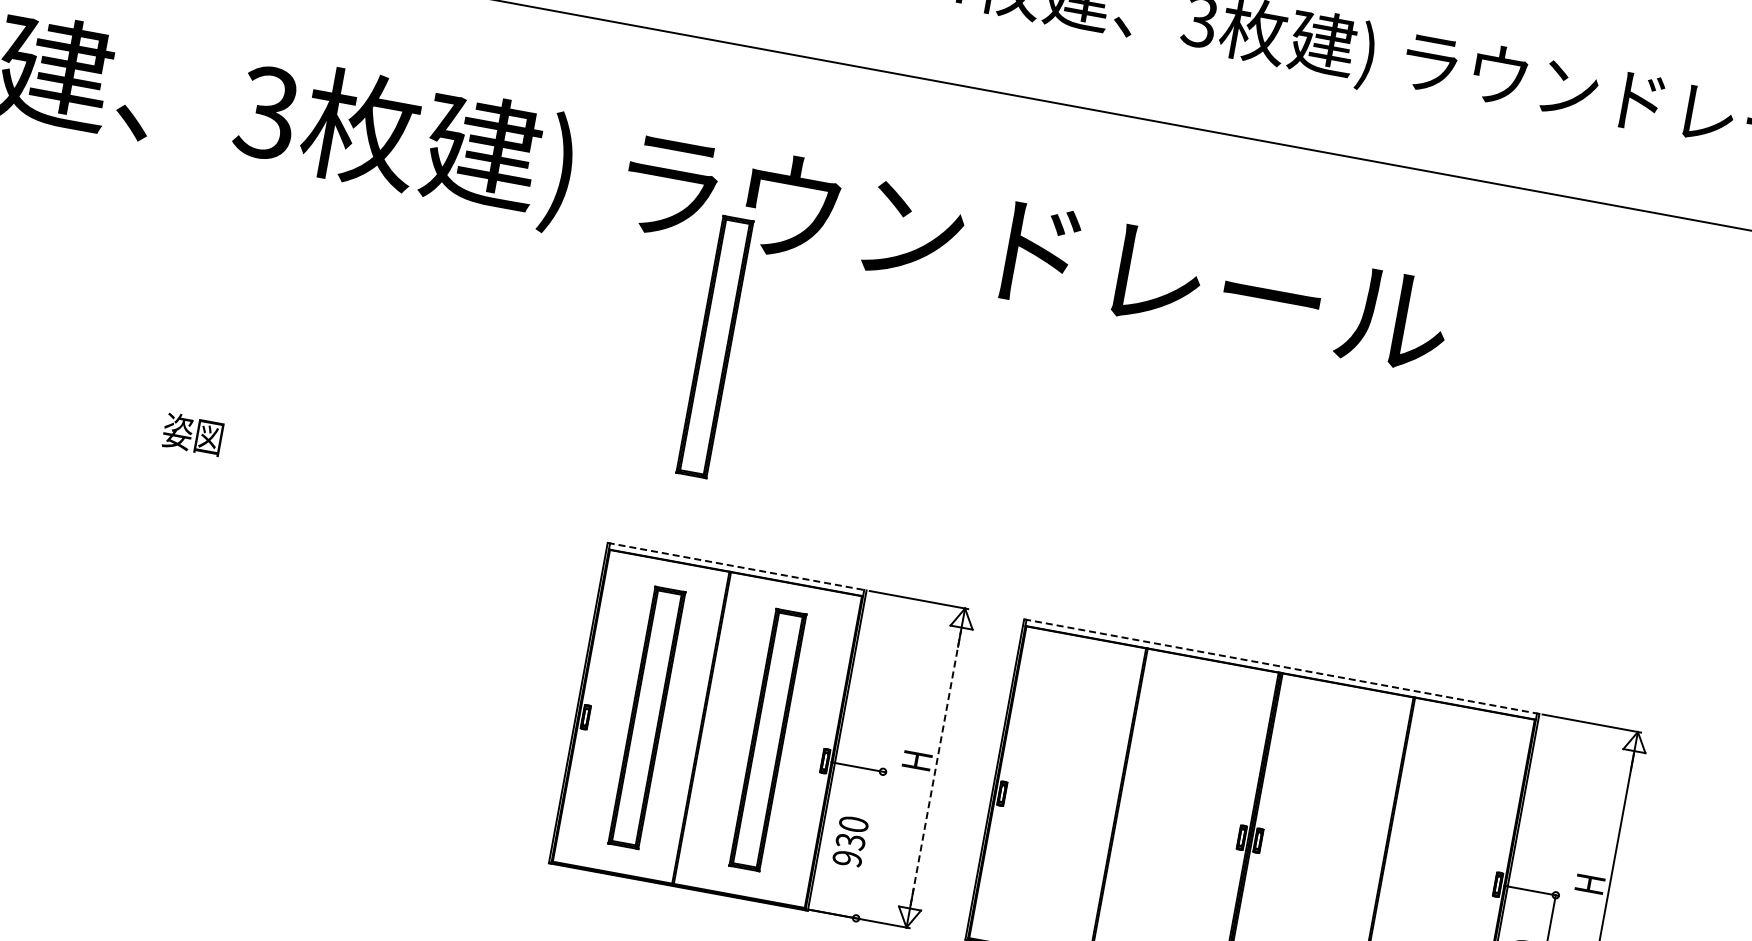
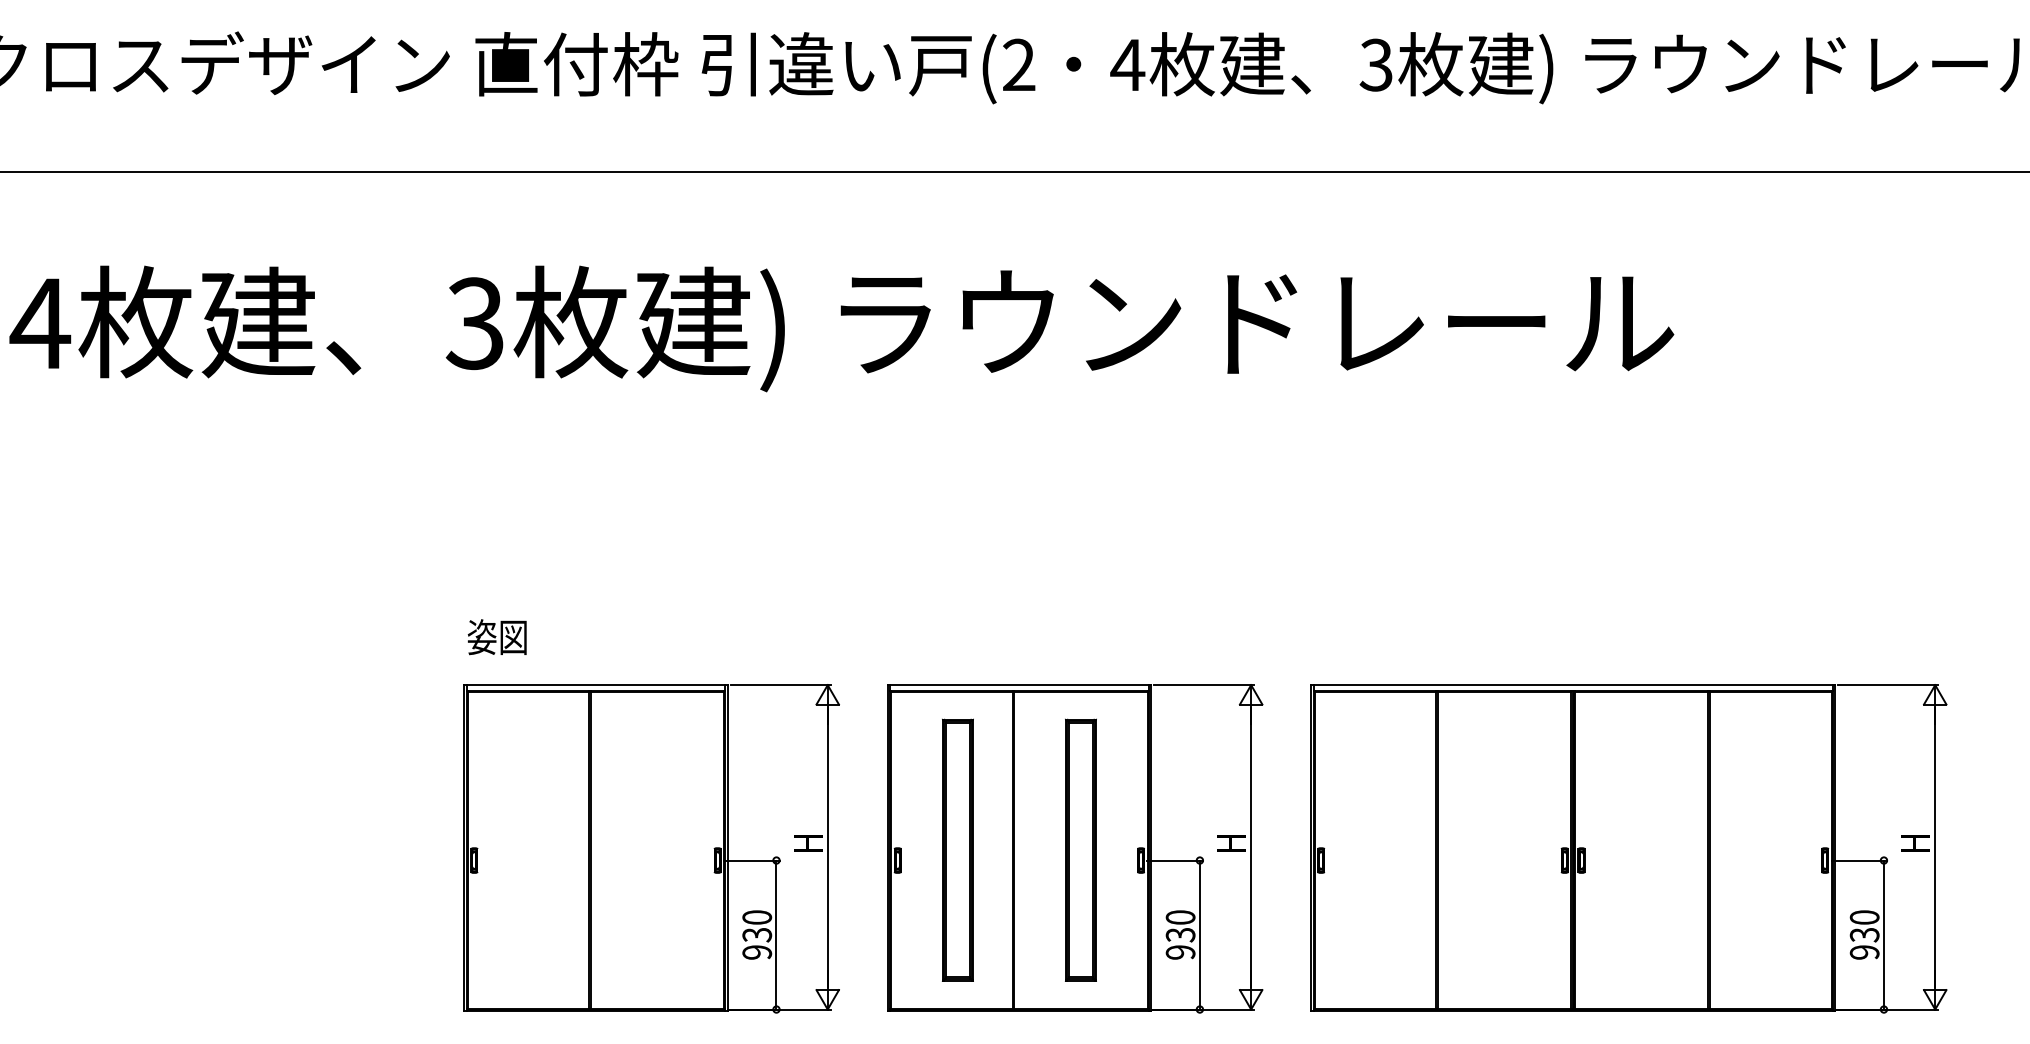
part: (714, 346) -> (957, 472), removed
text: (192, 434) -> (496, 637), moved
line: (737, 567) -> (1019, 685), dashed -> solid
part: (345, 660) -> (651, 848), added
line: (1282, 667) -> (1573, 685), dashed -> solid
line: (936, 768) -> (1251, 847), dashed -> solid
line: (869, 844) -> (1199, 934), added

